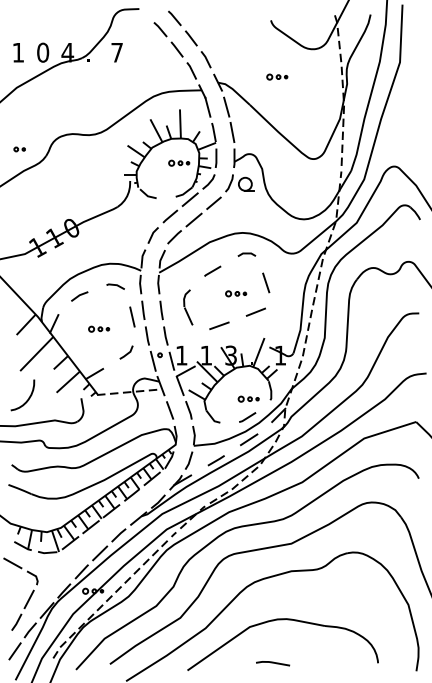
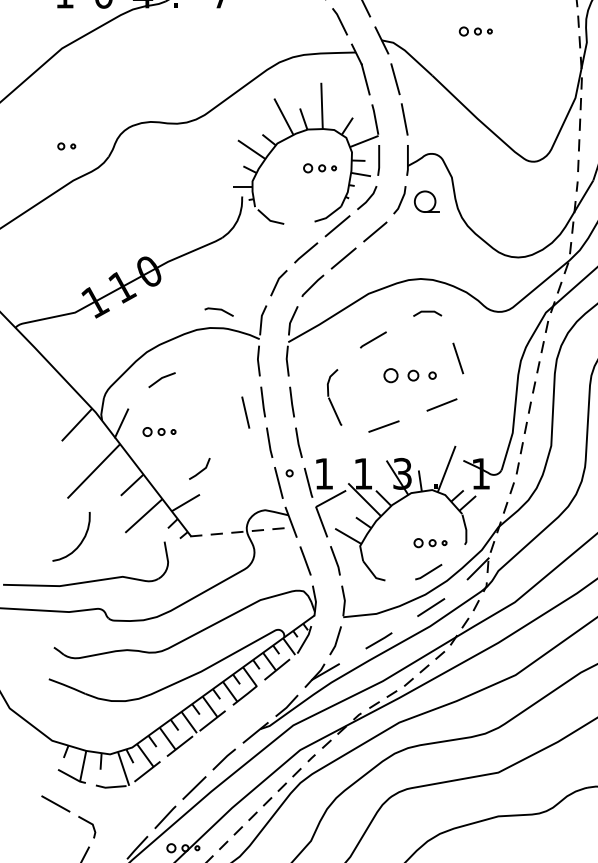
line: (115, 285) -> (218, 310), moved
part: (236, 293) -> (411, 375), size x1.6
part: (99, 328) -> (160, 430), moved
line: (127, 352) -> (201, 468), moved

